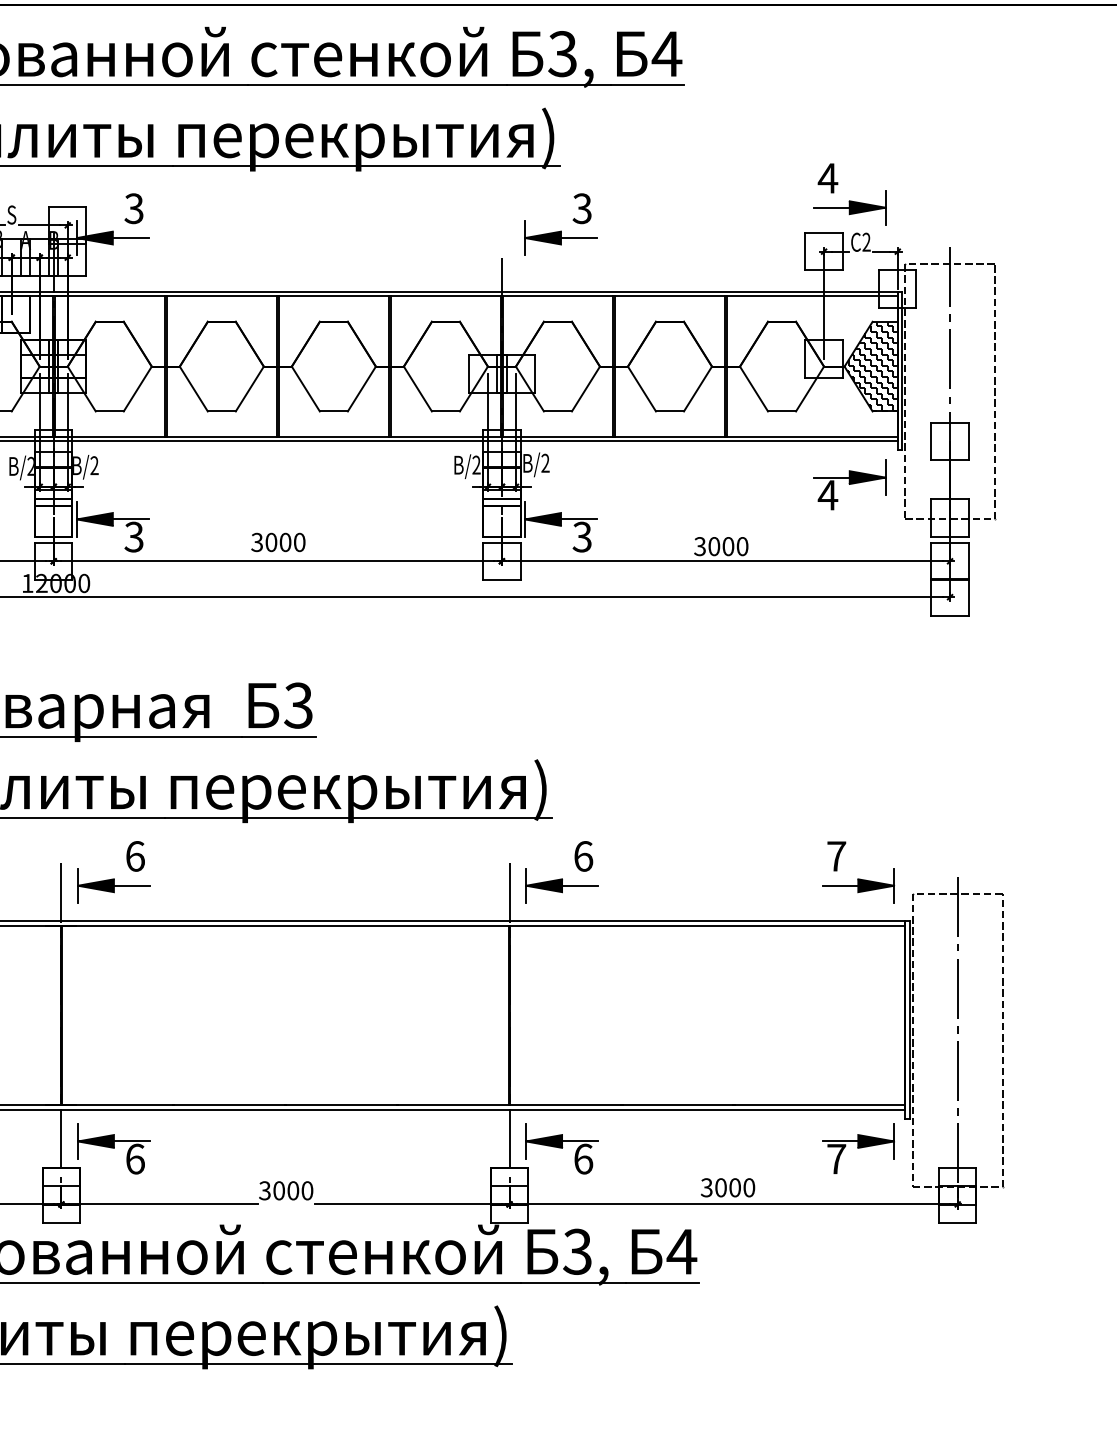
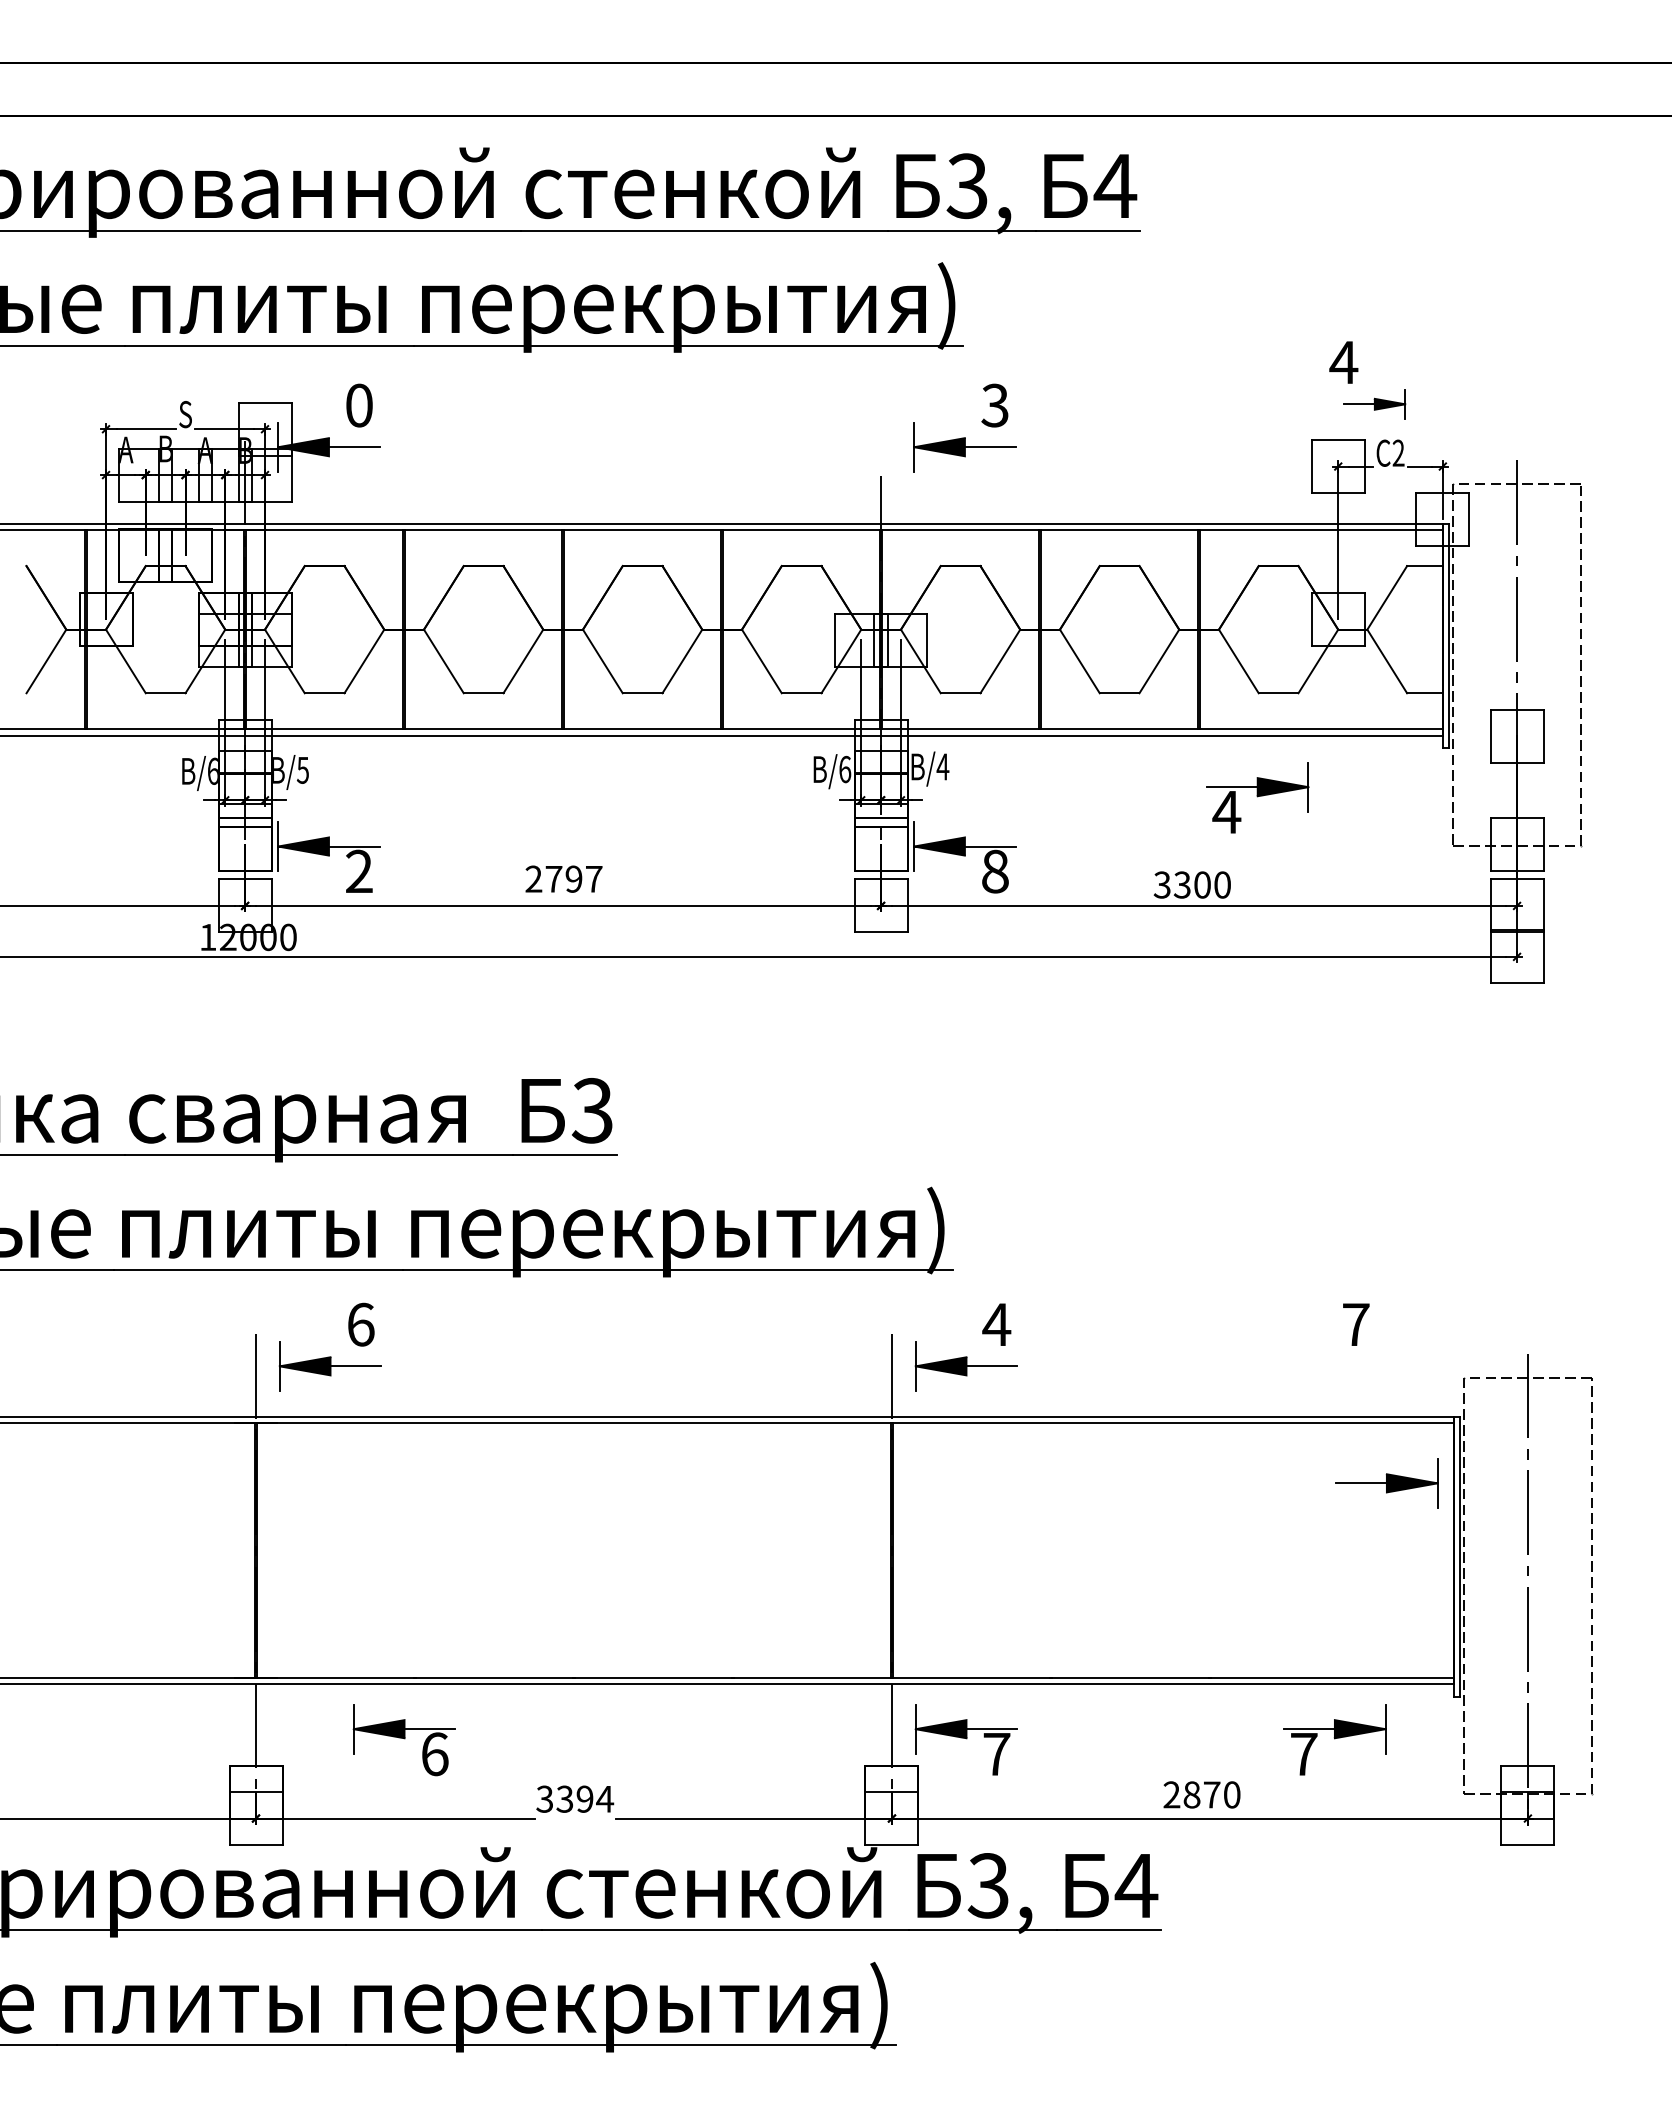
part: (849, 207) -> (1374, 404), size x0.6
text: (133, 208) -> (358, 405), 3 -> 0
hatch: (872, 366) -> (1406, 629), removed
text: (545, 463) -> (942, 766), B/2 -> B/4
text: (30, 465) -> (212, 770), B/2 -> B/6
text: (94, 465) -> (302, 769), B/2 -> B/5
text: (476, 465) -> (845, 769), B/2 -> B/6
part: (849, 484) -> (1257, 797), moved
text: (133, 537) -> (358, 871), 3 -> 2
text: (581, 537) -> (994, 871), 3 -> 8
text: (278, 541) -> (563, 878), 3000 -> 2797
text: (713, 546) -> (1181, 884), 3000 -> 3300
text: (583, 856) -> (996, 1324), 6 -> 4
part: (858, 885) -> (1386, 1483), moved
part: (858, 1148) -> (1334, 1739), moved
part: (113, 1149) -> (403, 1740), moved
text: (583, 1159) -> (996, 1754), 6 -> 7
text: (720, 1187) -> (1191, 1794), 3000 -> 2870
text: (293, 1190) -> (585, 1798), 3000 -> 3394

